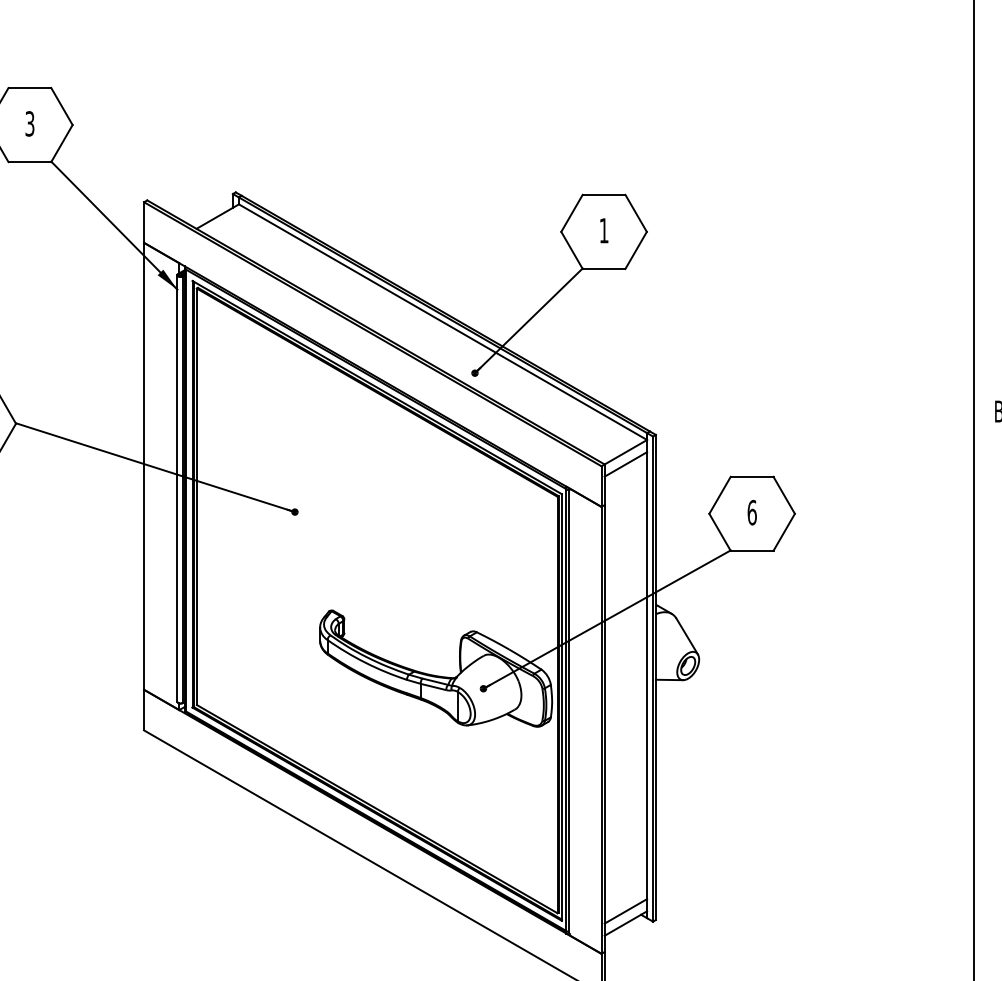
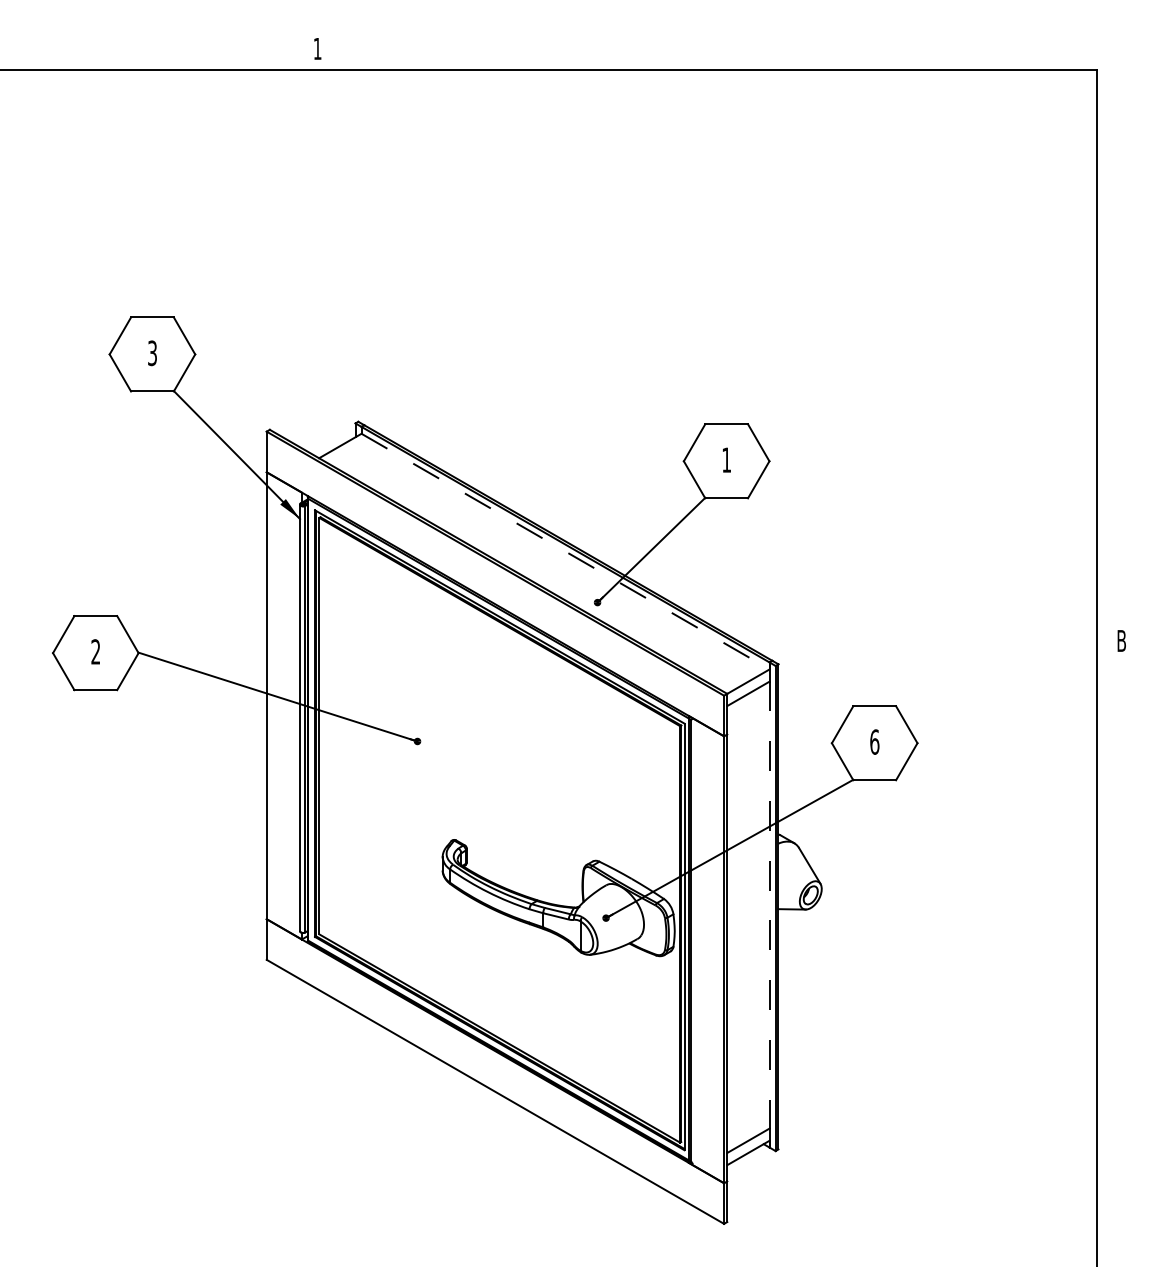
line: (442, 322) -> (565, 551), solid -> dashed
line: (646, 676) -> (769, 905), solid -> dashed

